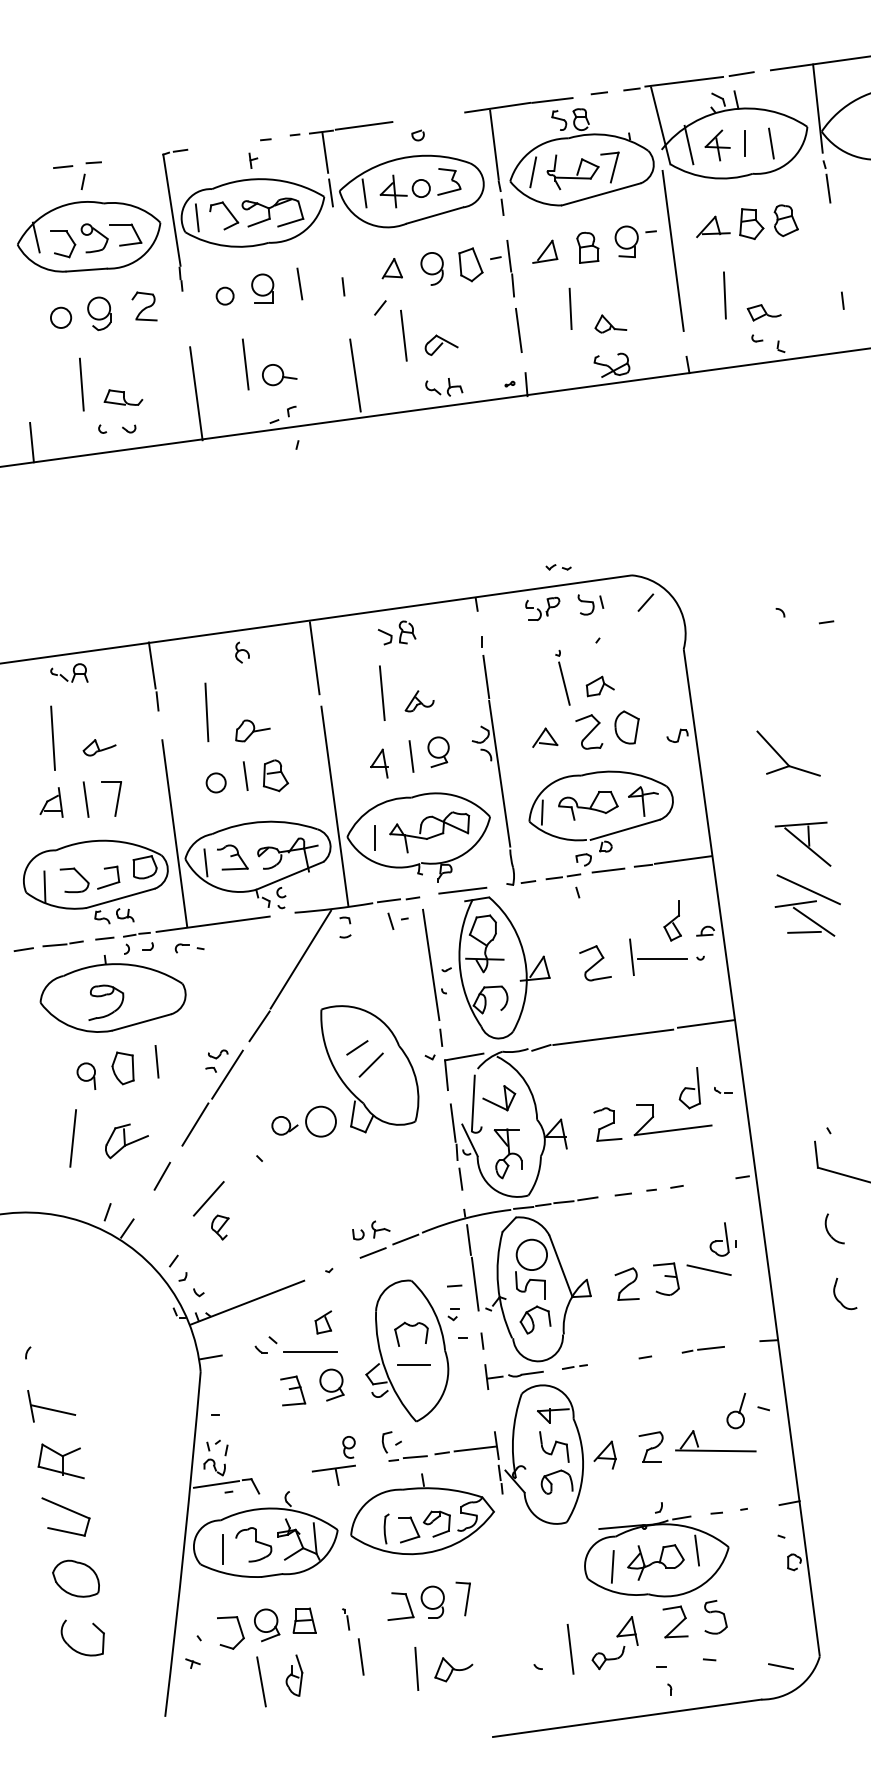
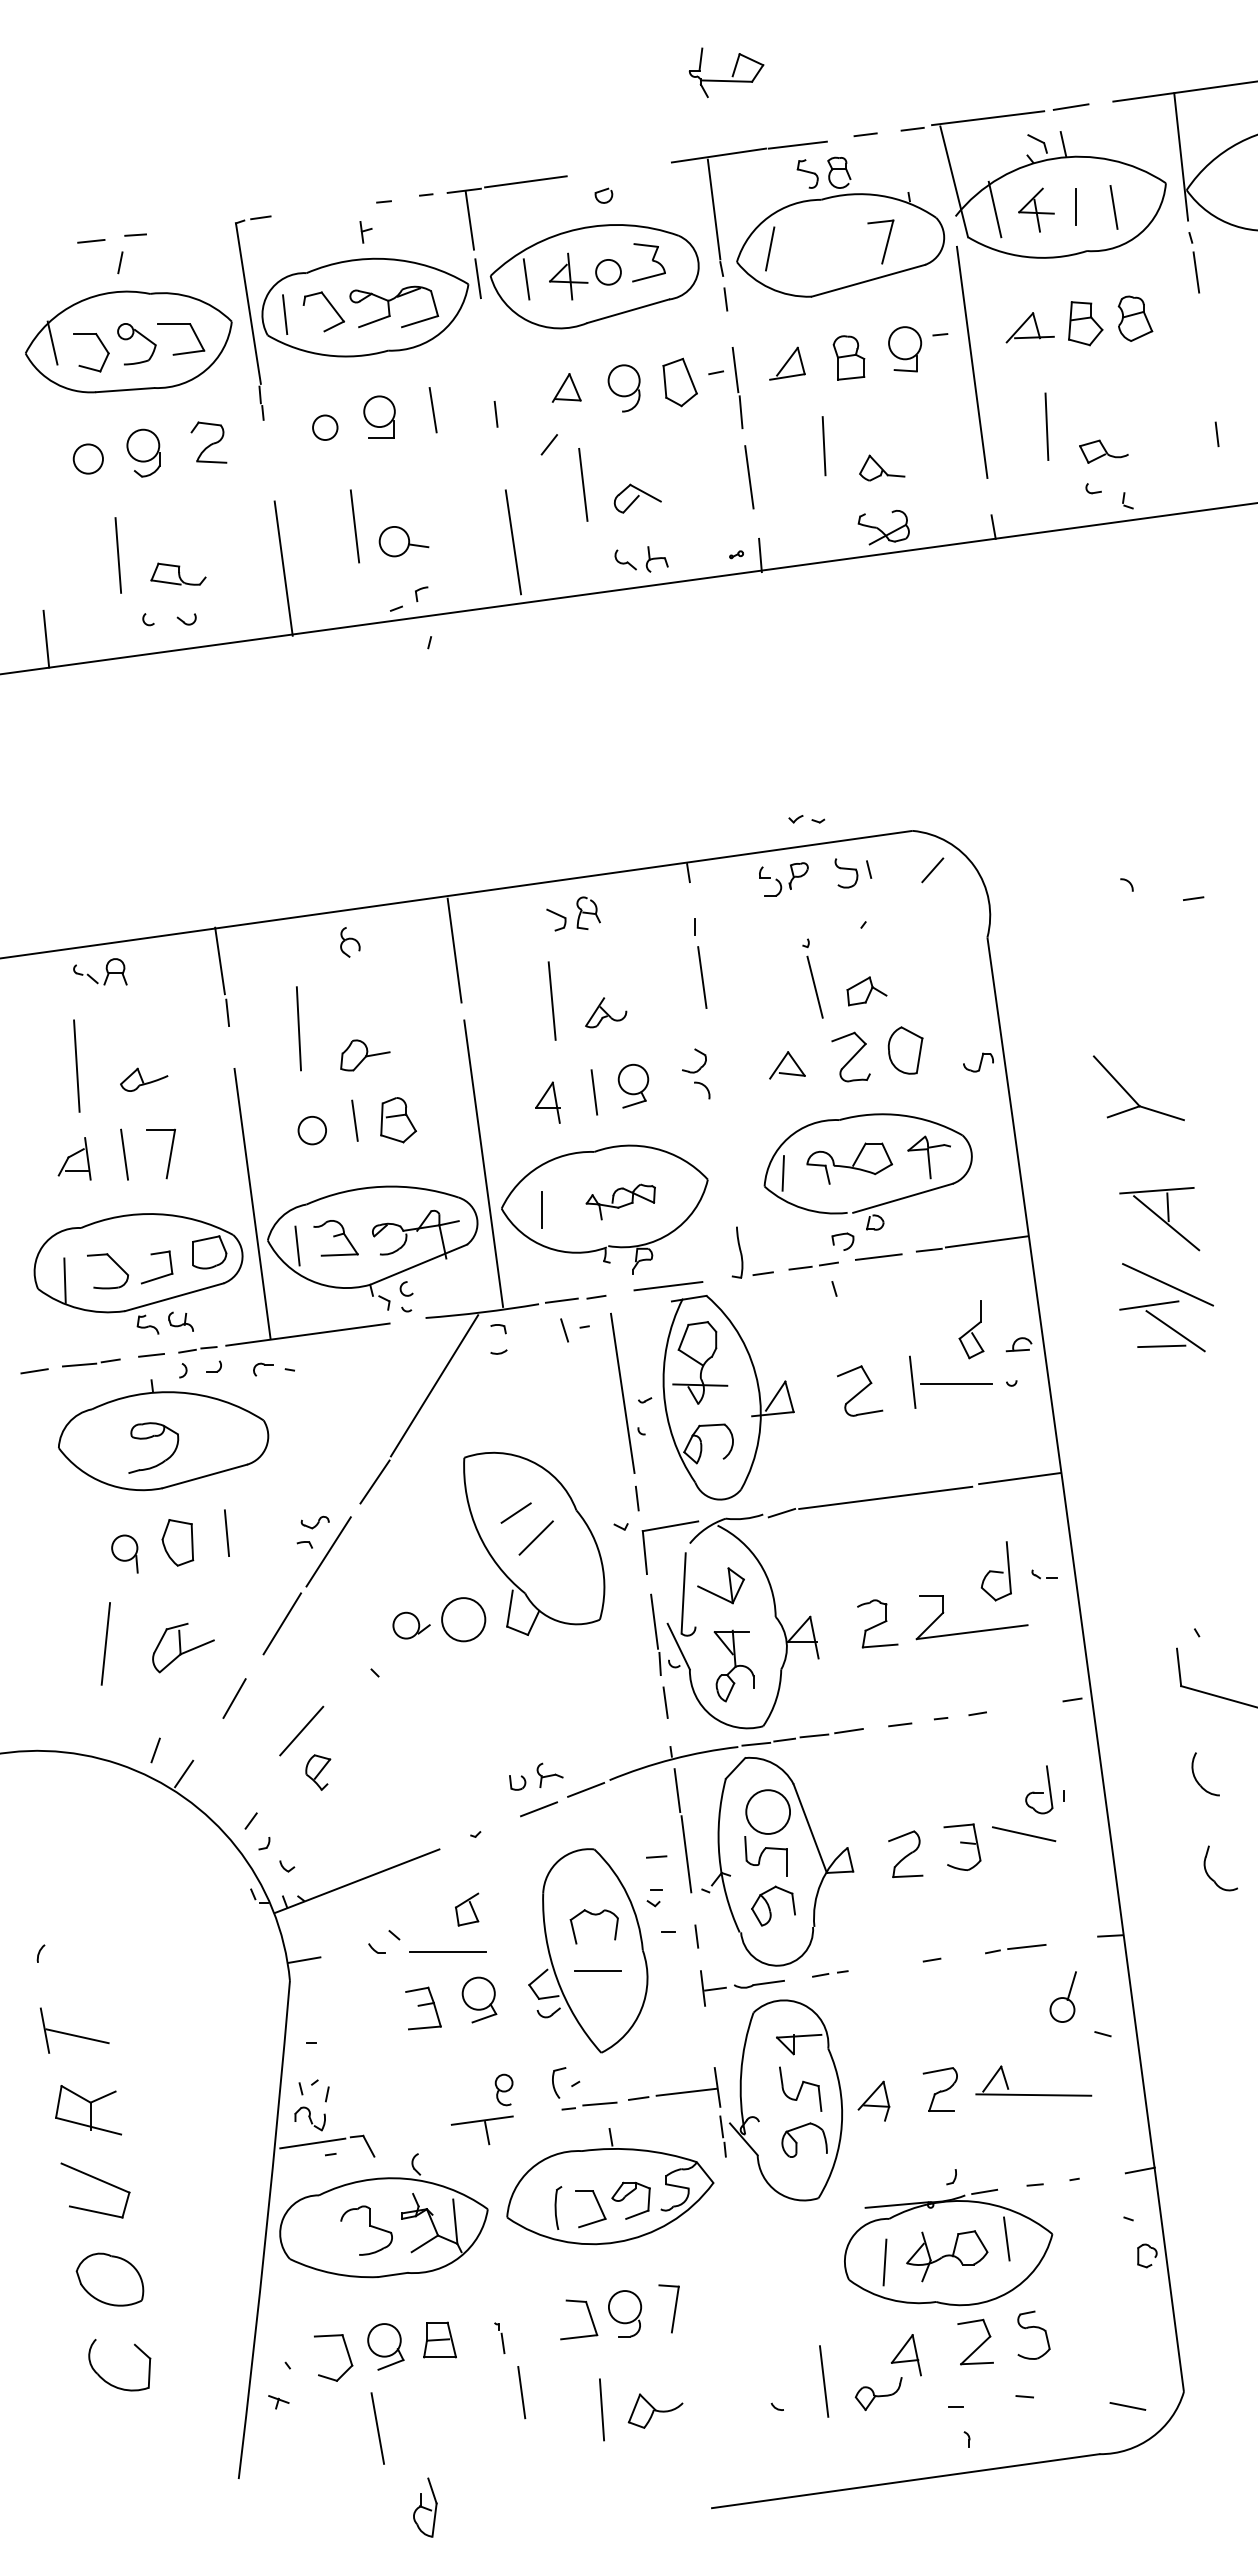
part: (572, 172) -> (725, 73), moved
line: (499, 773) -> (721, 1116), removed
part: (429, 832) -> (620, 1202), size x0.6
part: (736, 1410) -> (1063, 1996), moved
line: (222, 1549) -> (321, 2237), removed
part: (294, 1675) -> (425, 2507), moved

